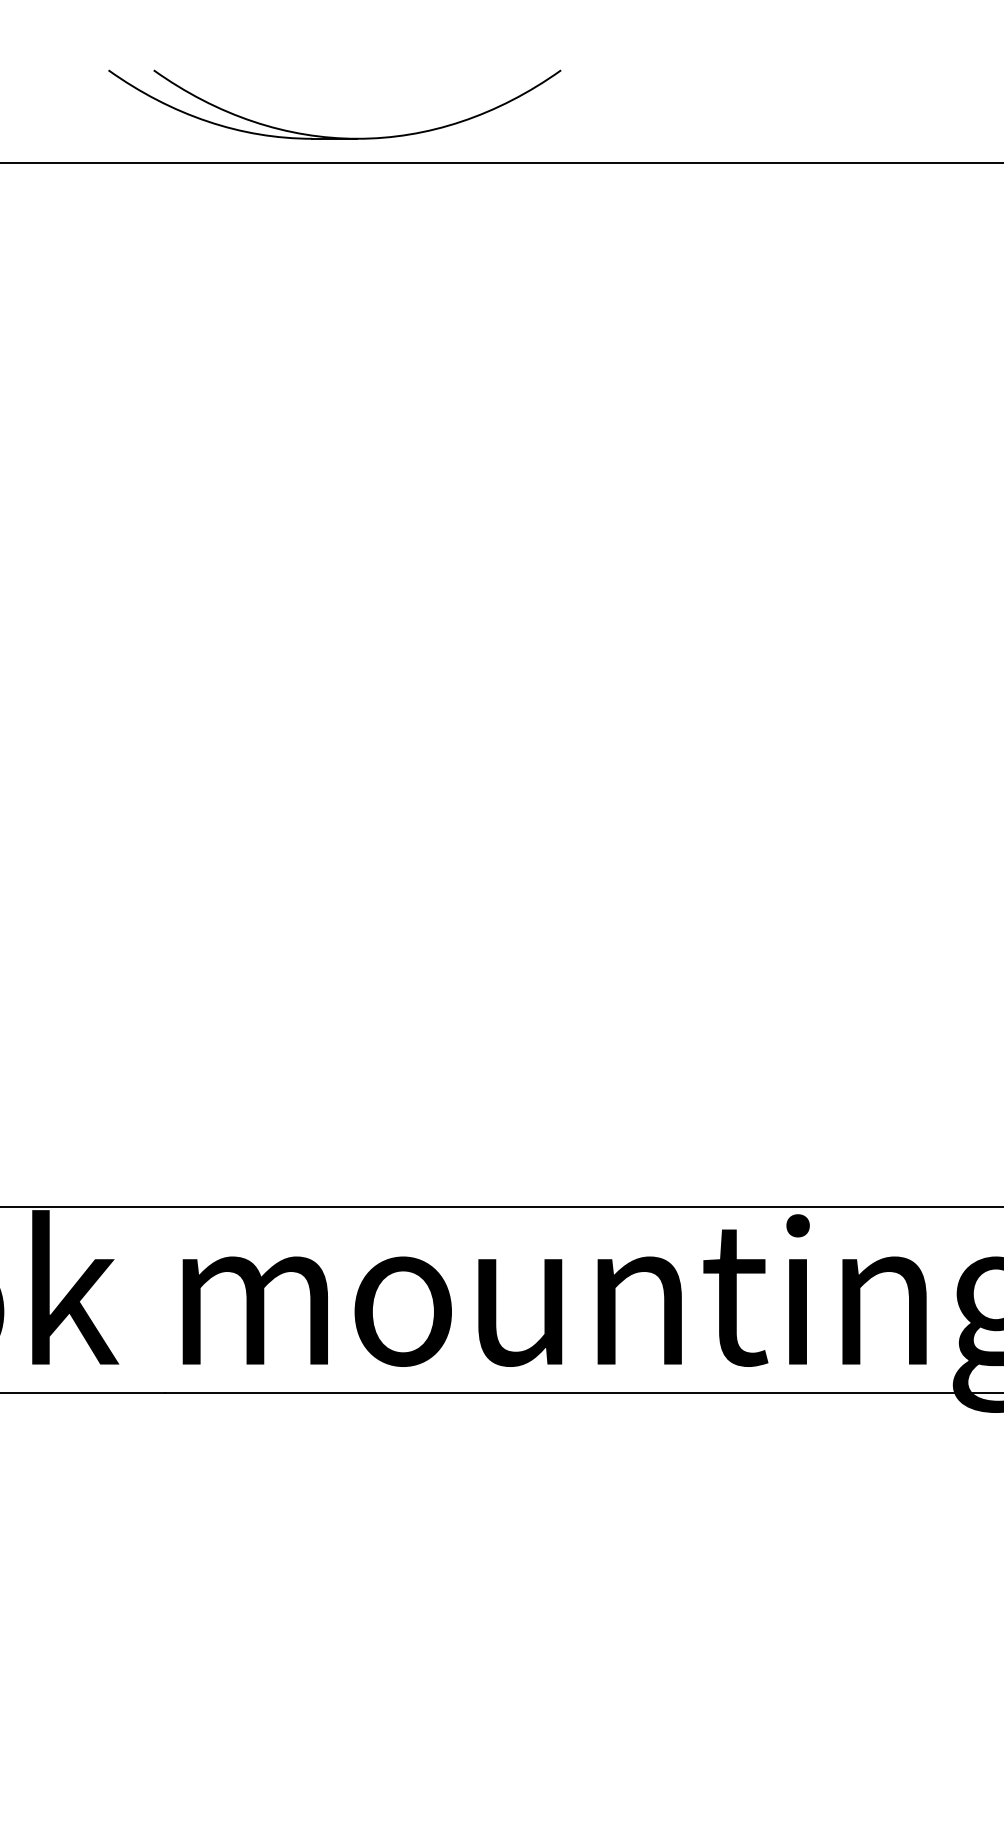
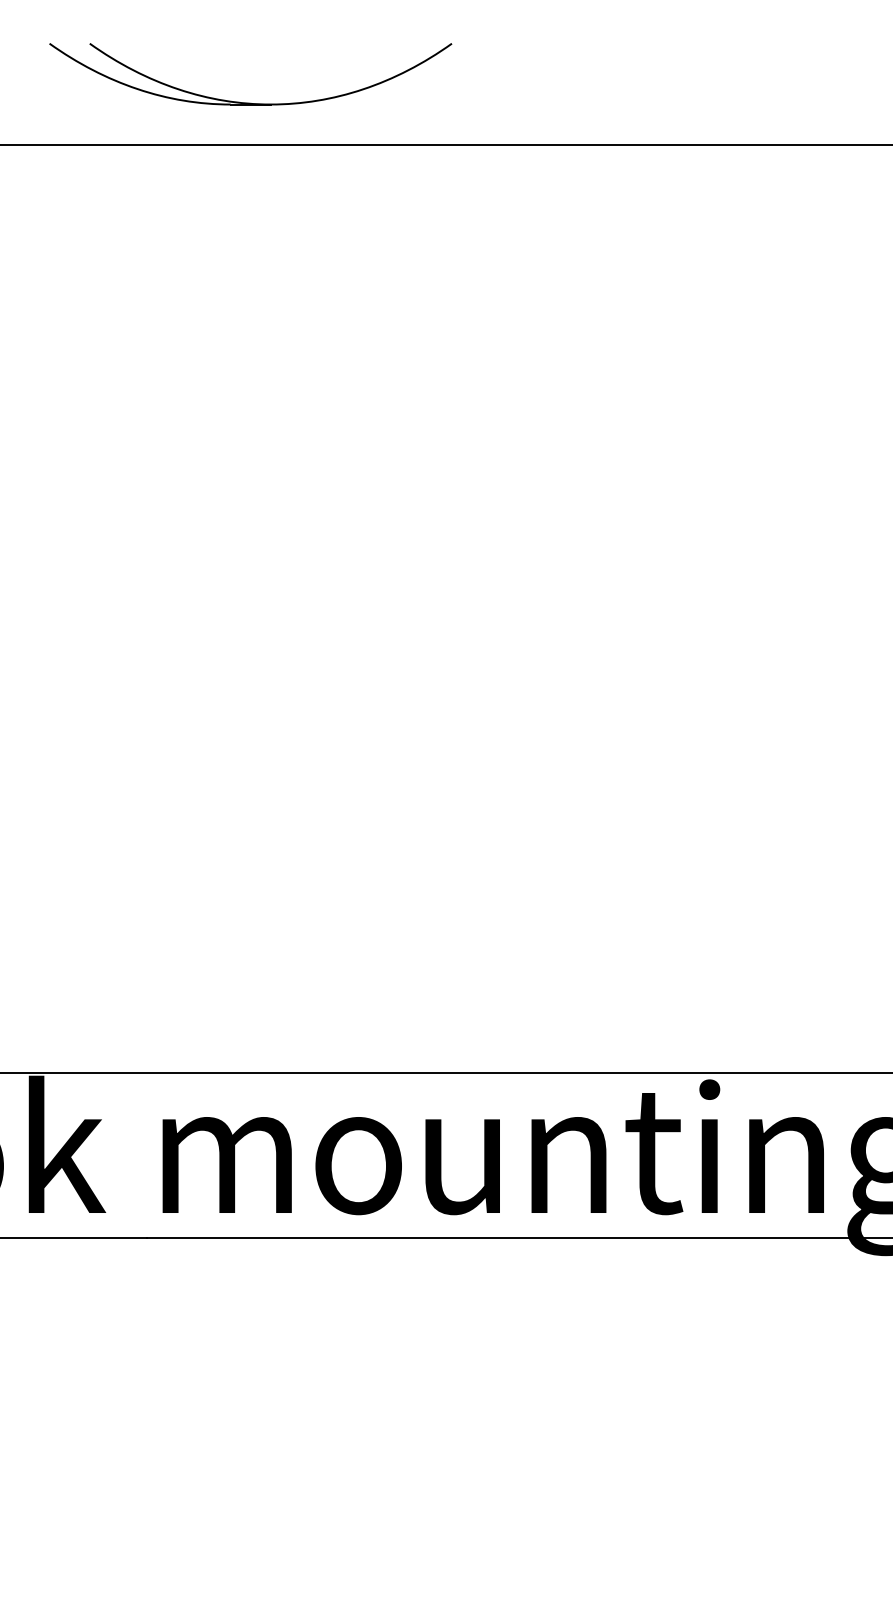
part: (332, 136) -> (248, 102), moved

